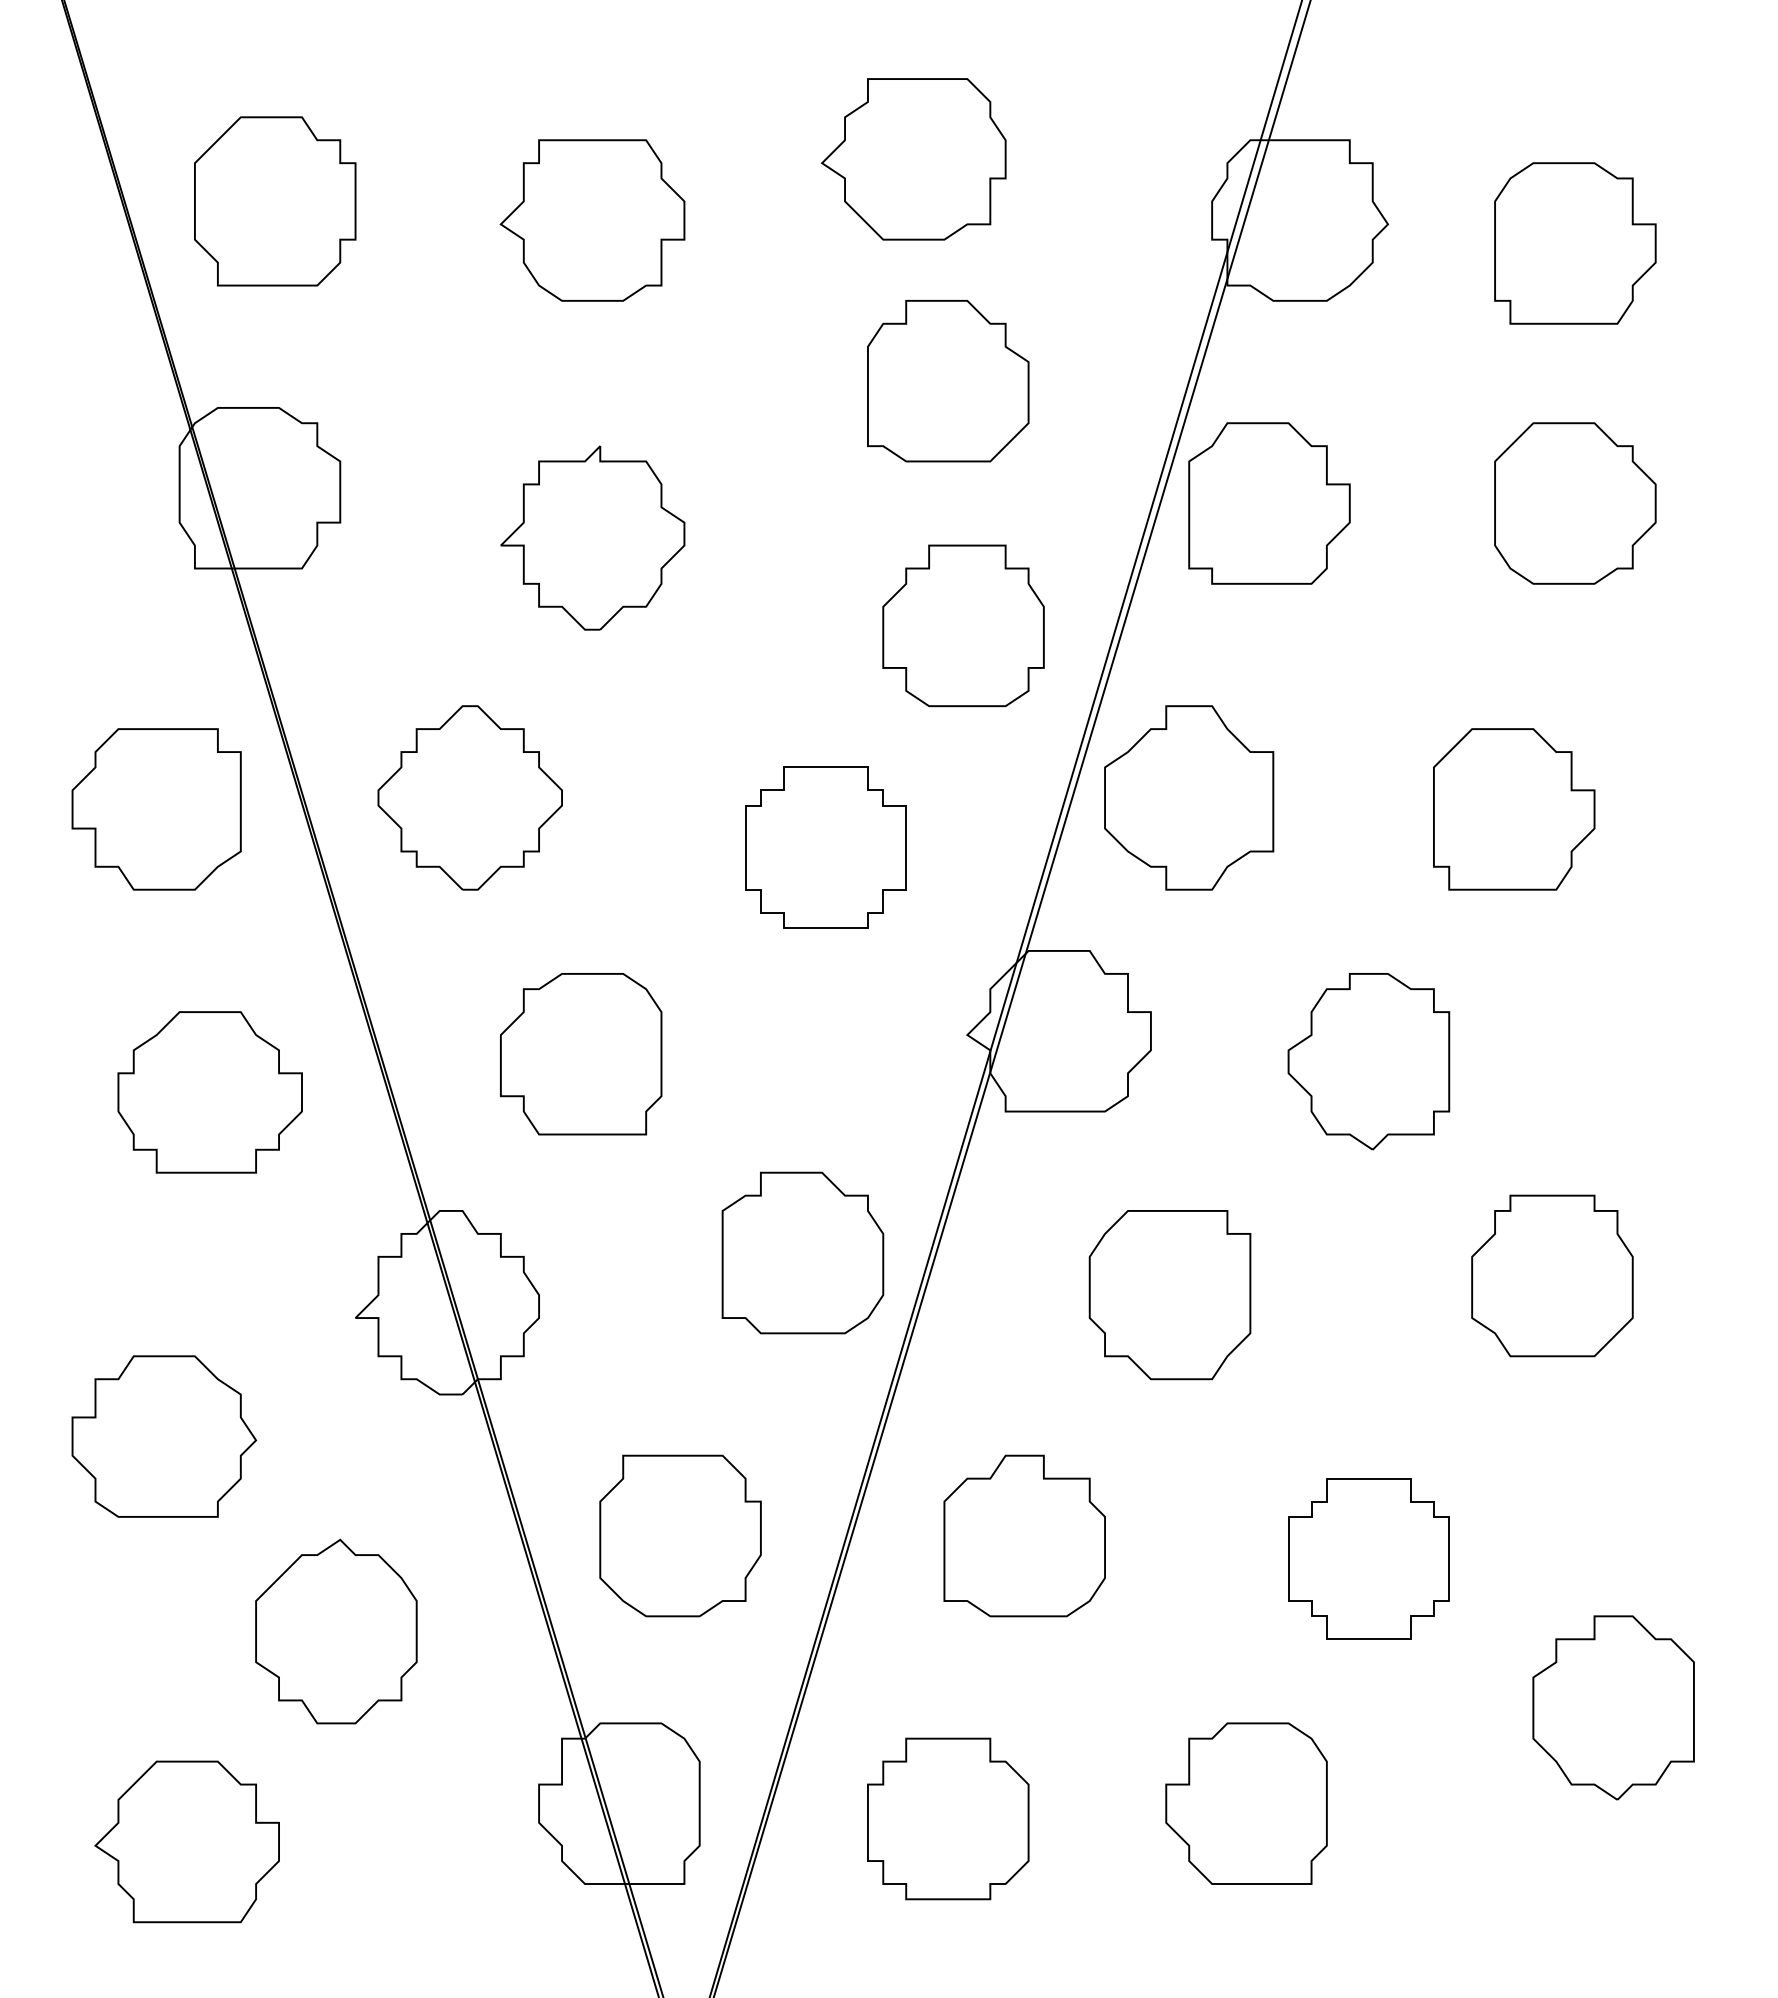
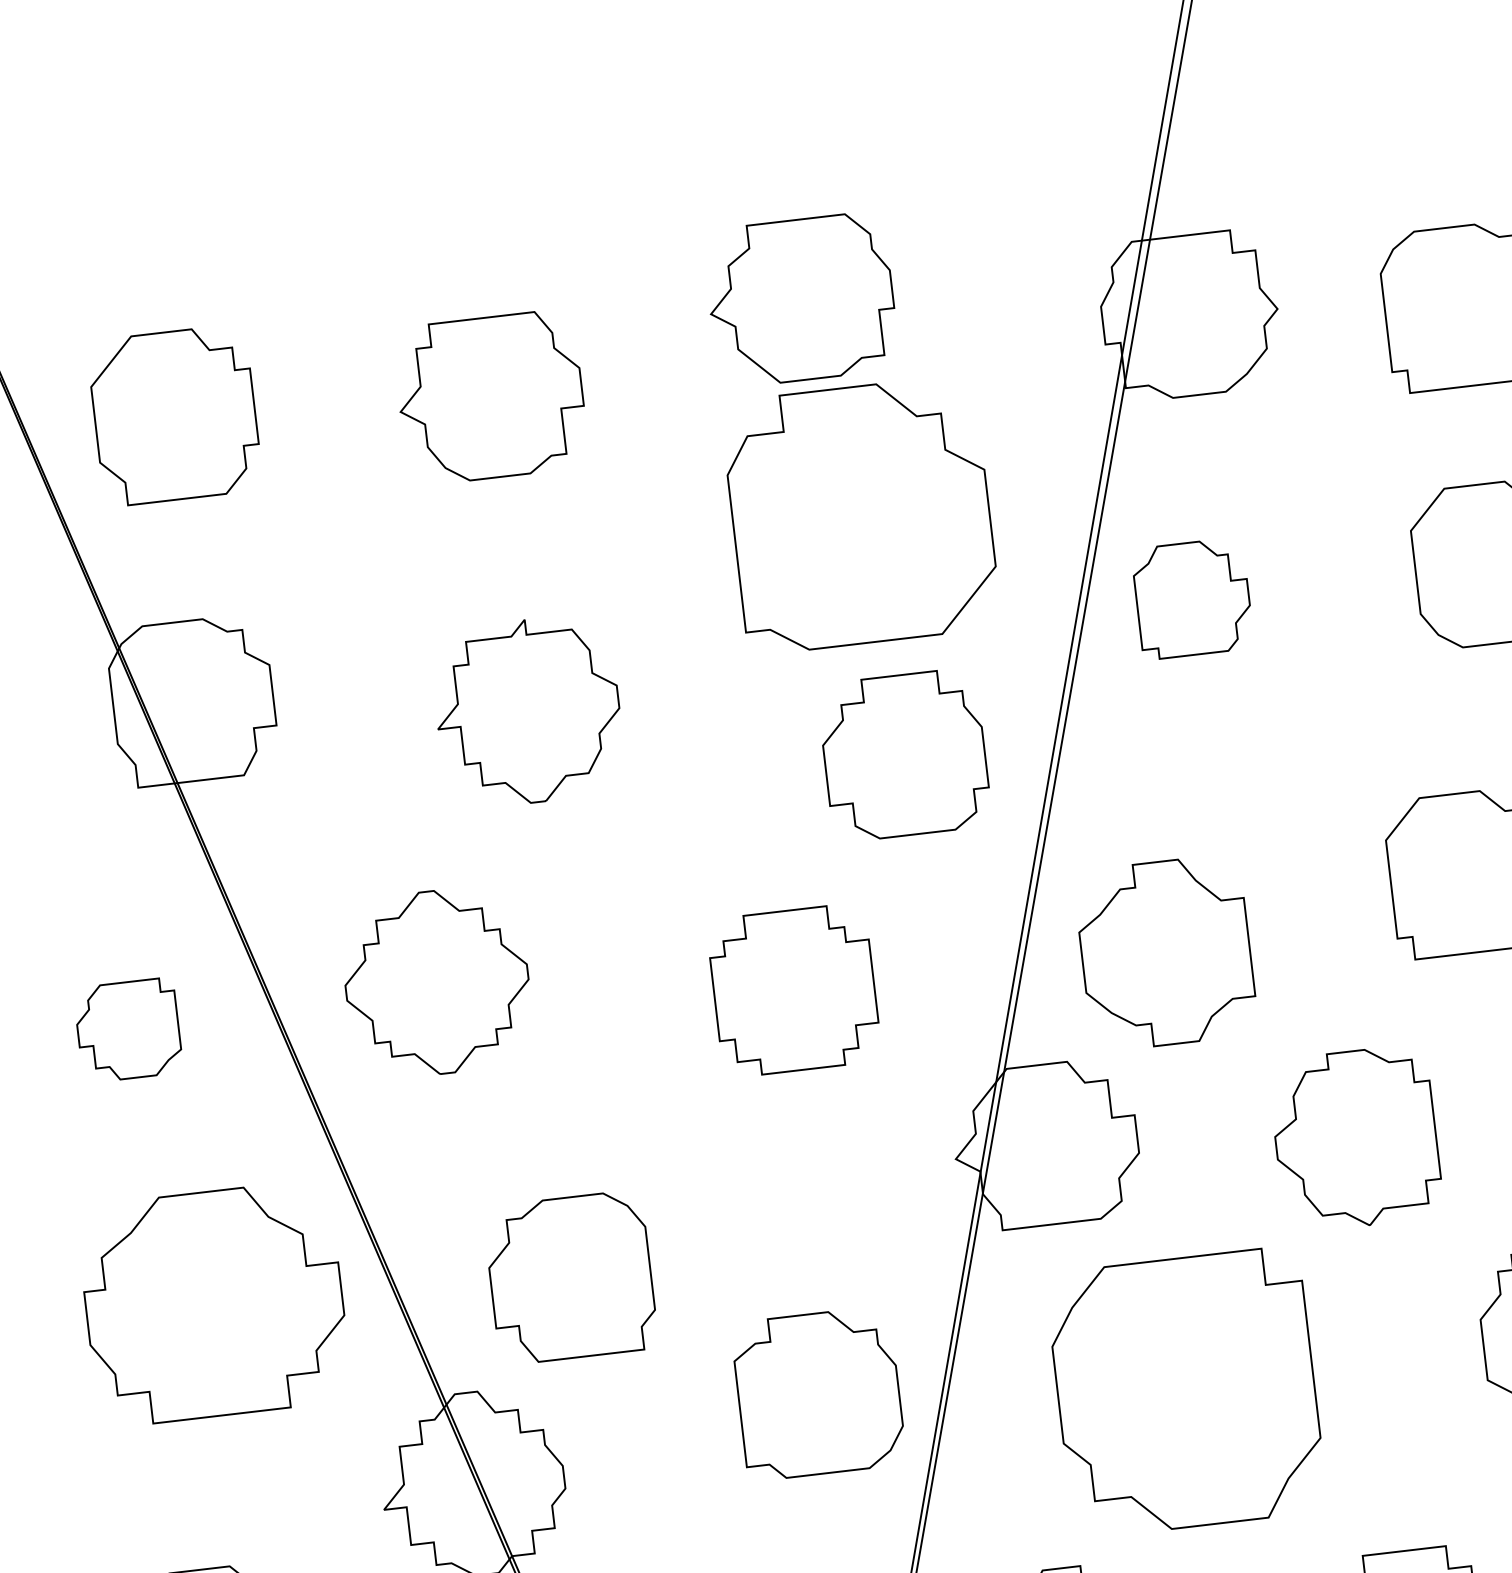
part: (948, 381) -> (861, 515), size x1.6
part: (1269, 503) -> (1192, 598), size x0.7
part: (1189, 797) -> (1166, 952), moved
part: (156, 809) -> (128, 1030), size x0.6
part: (581, 1054) -> (571, 1277), moved
part: (209, 1092) -> (213, 1303), size x1.4
part: (1169, 1295) -> (1185, 1393), size x1.6

